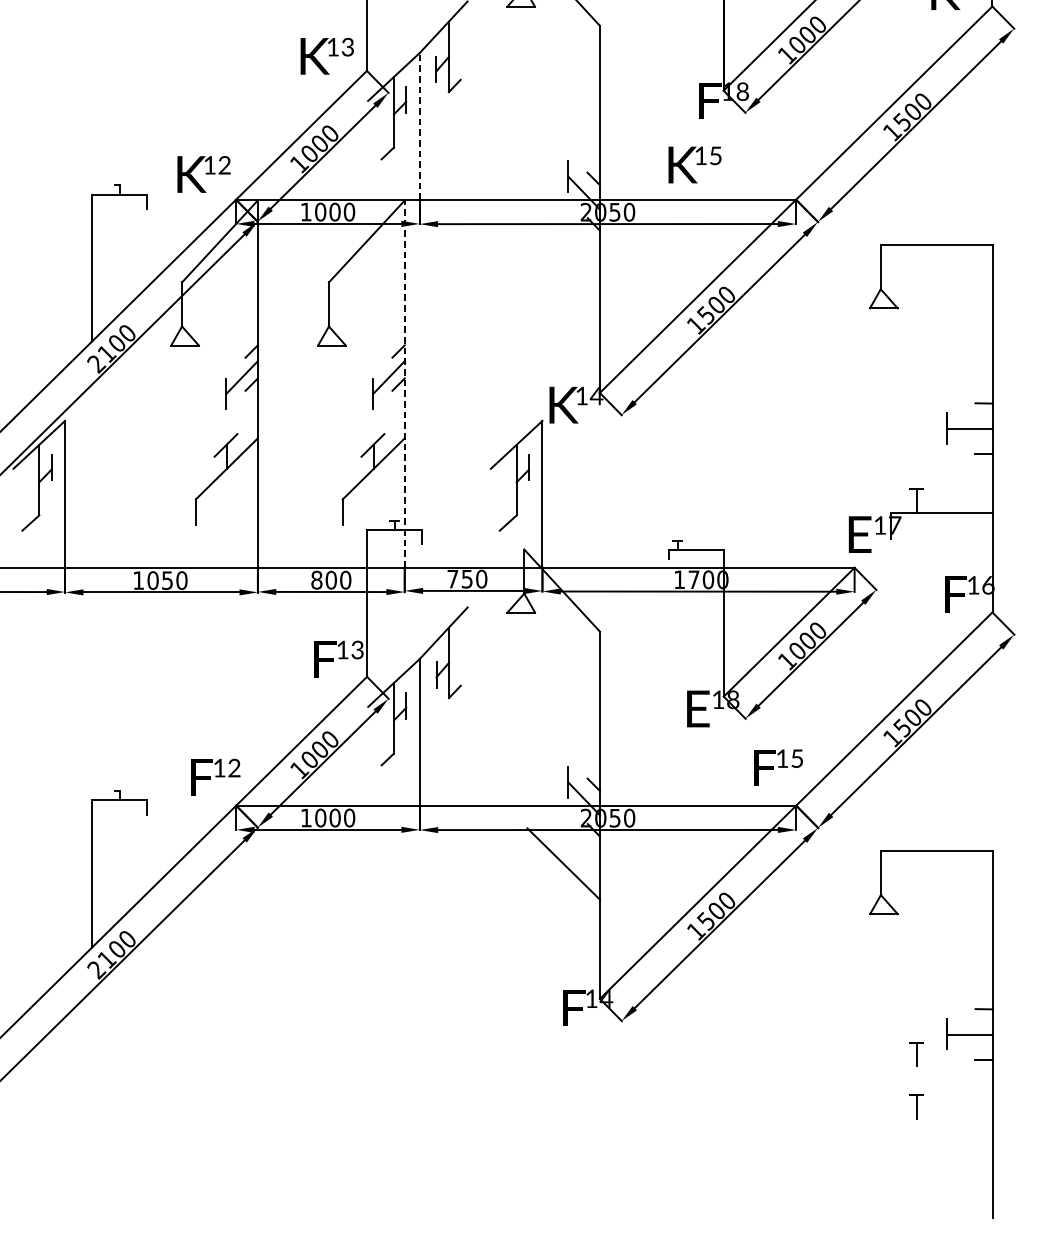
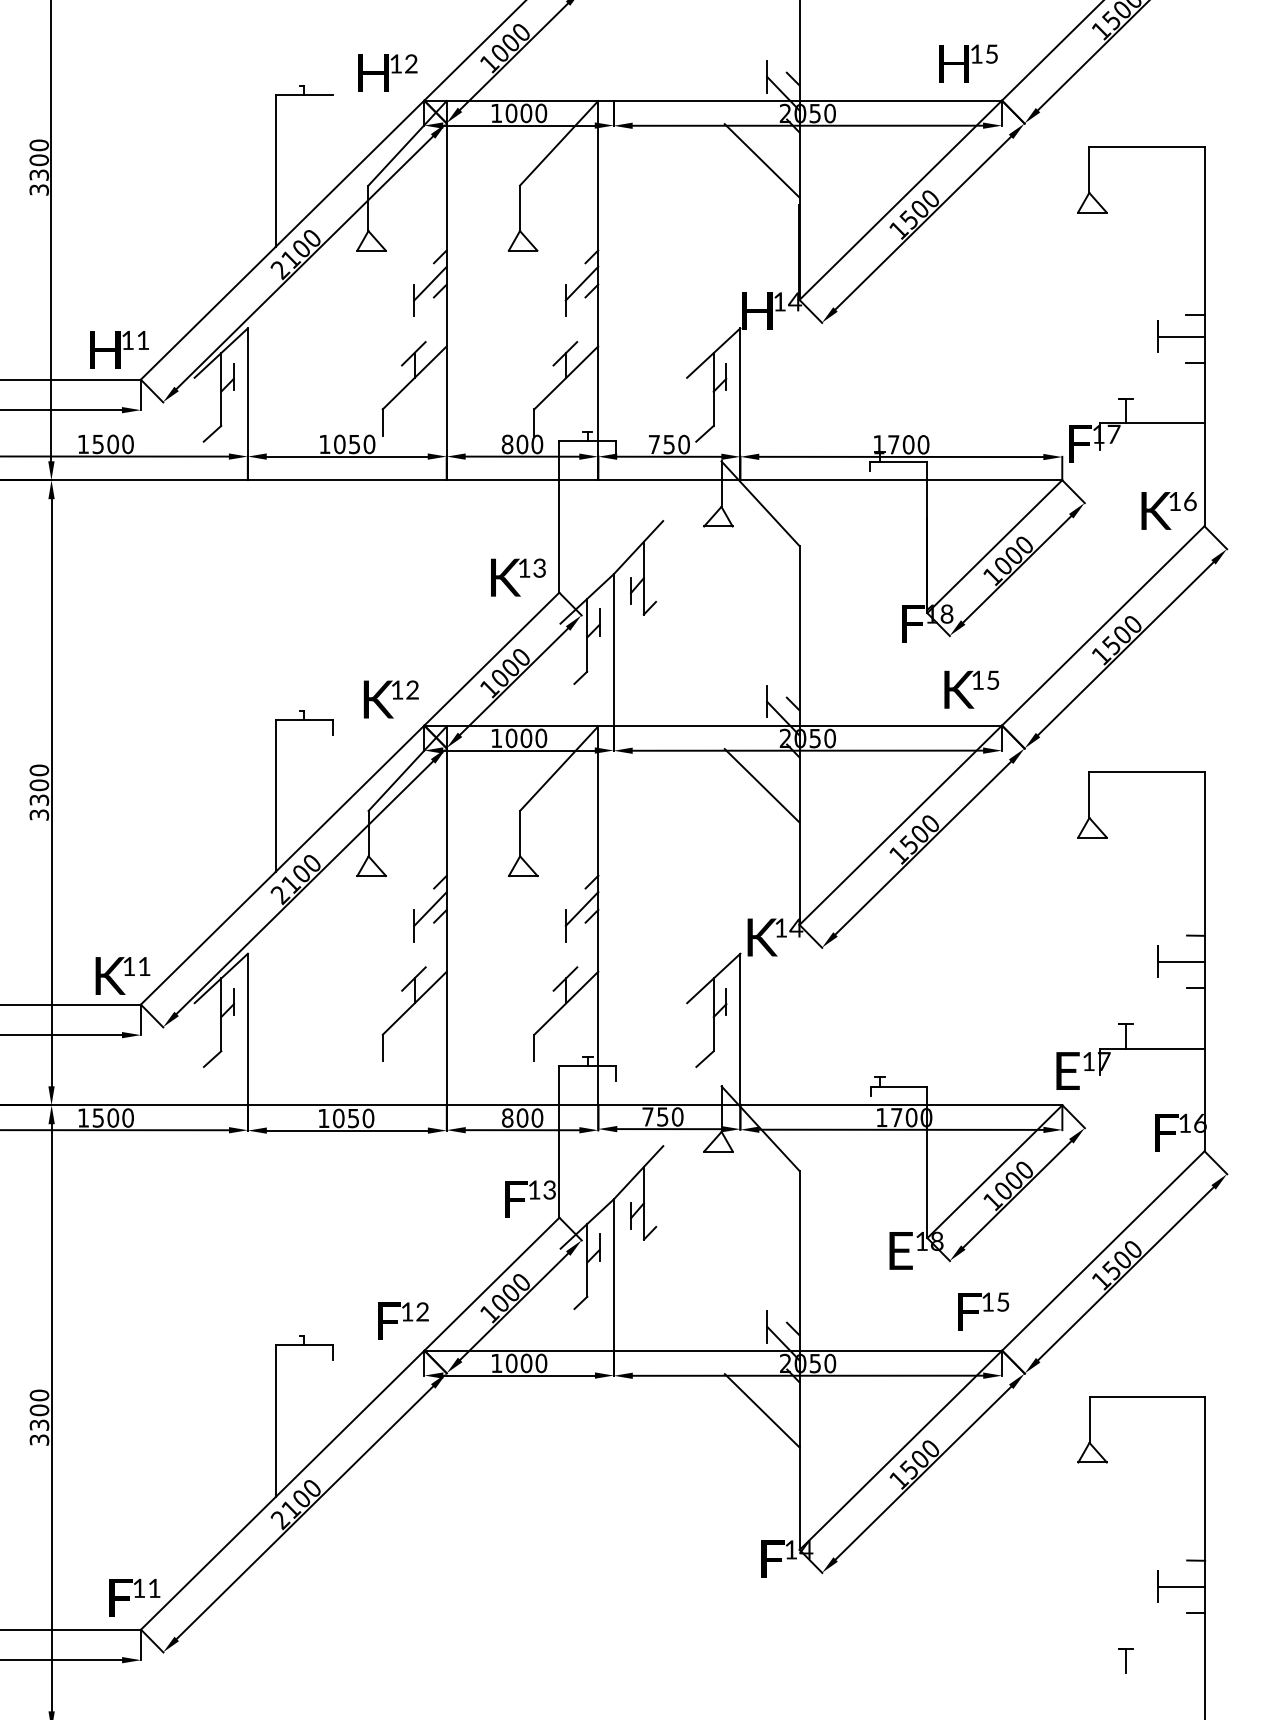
line: (419, 126) -> (613, 650), dashed -> solid
text: (694, 164) -> (971, 689), moved
line: (562, 257) -> (761, 785), added
line: (404, 383) -> (598, 915), dashed -> solid
part: (915, 1053) -> (1125, 1606), removed

